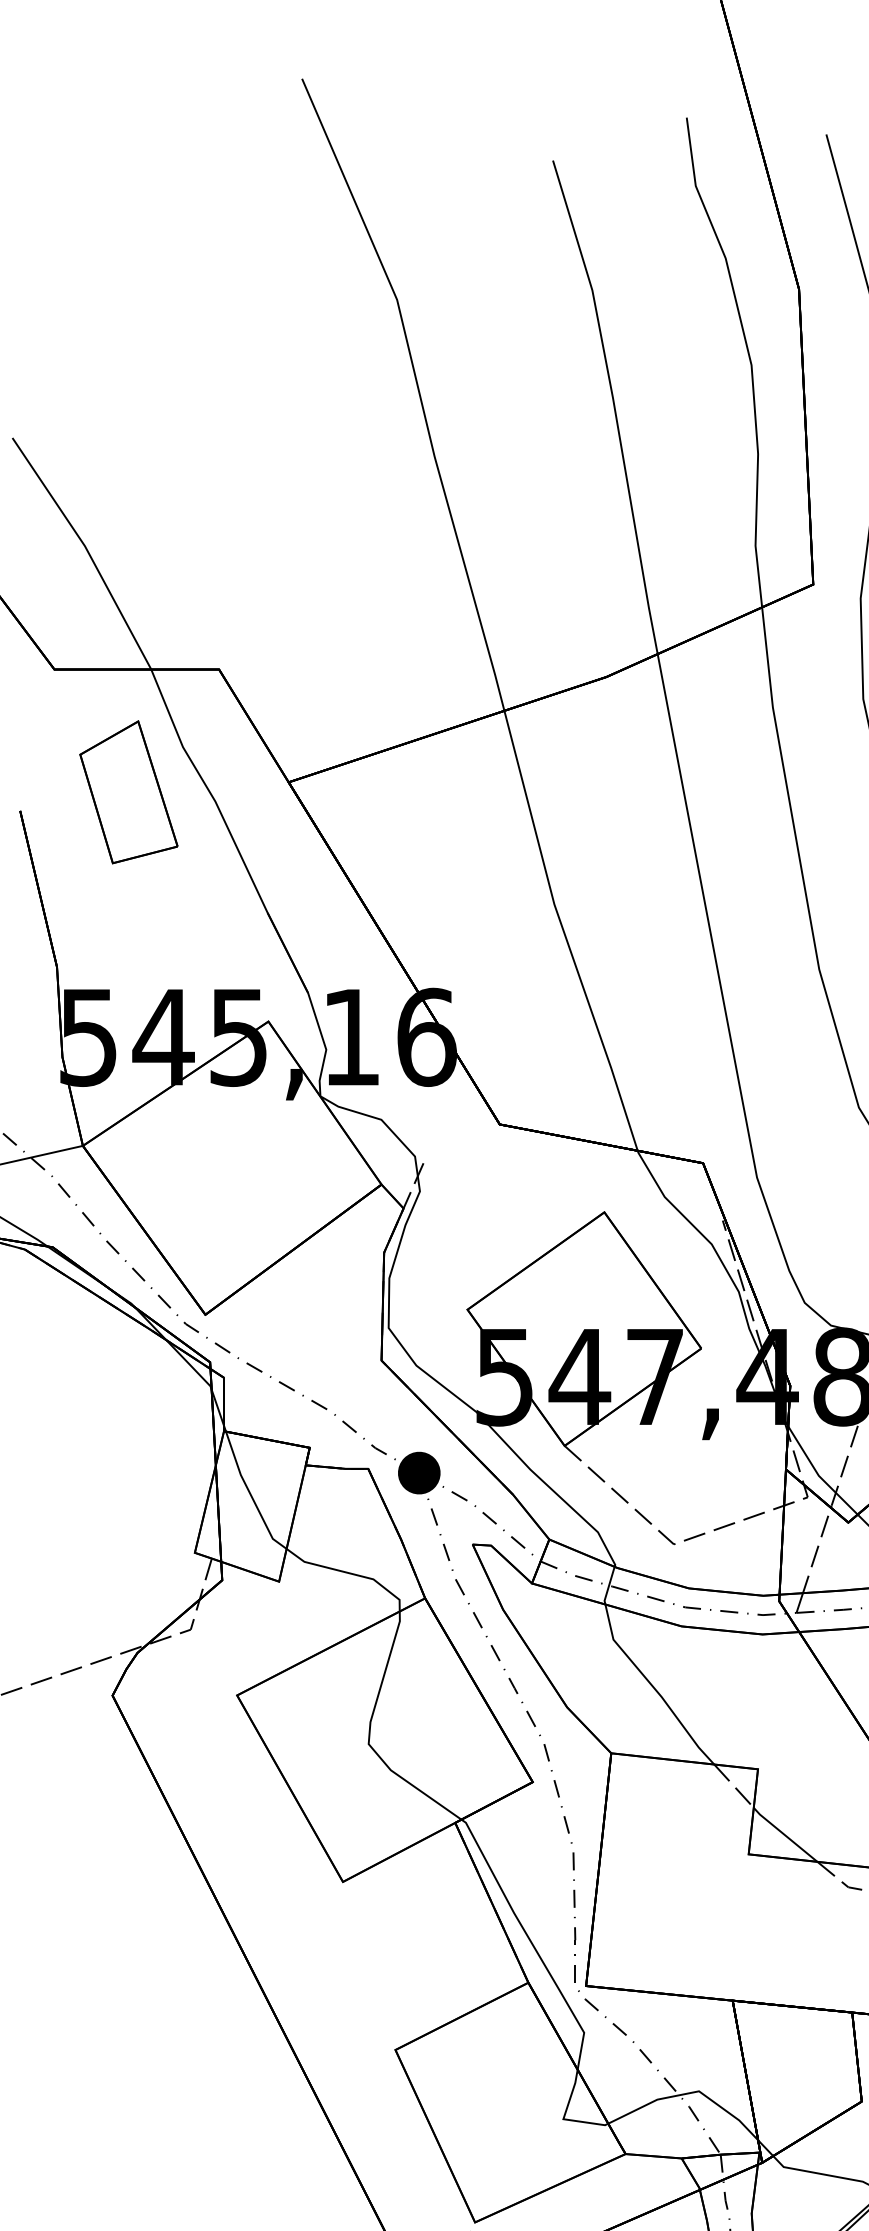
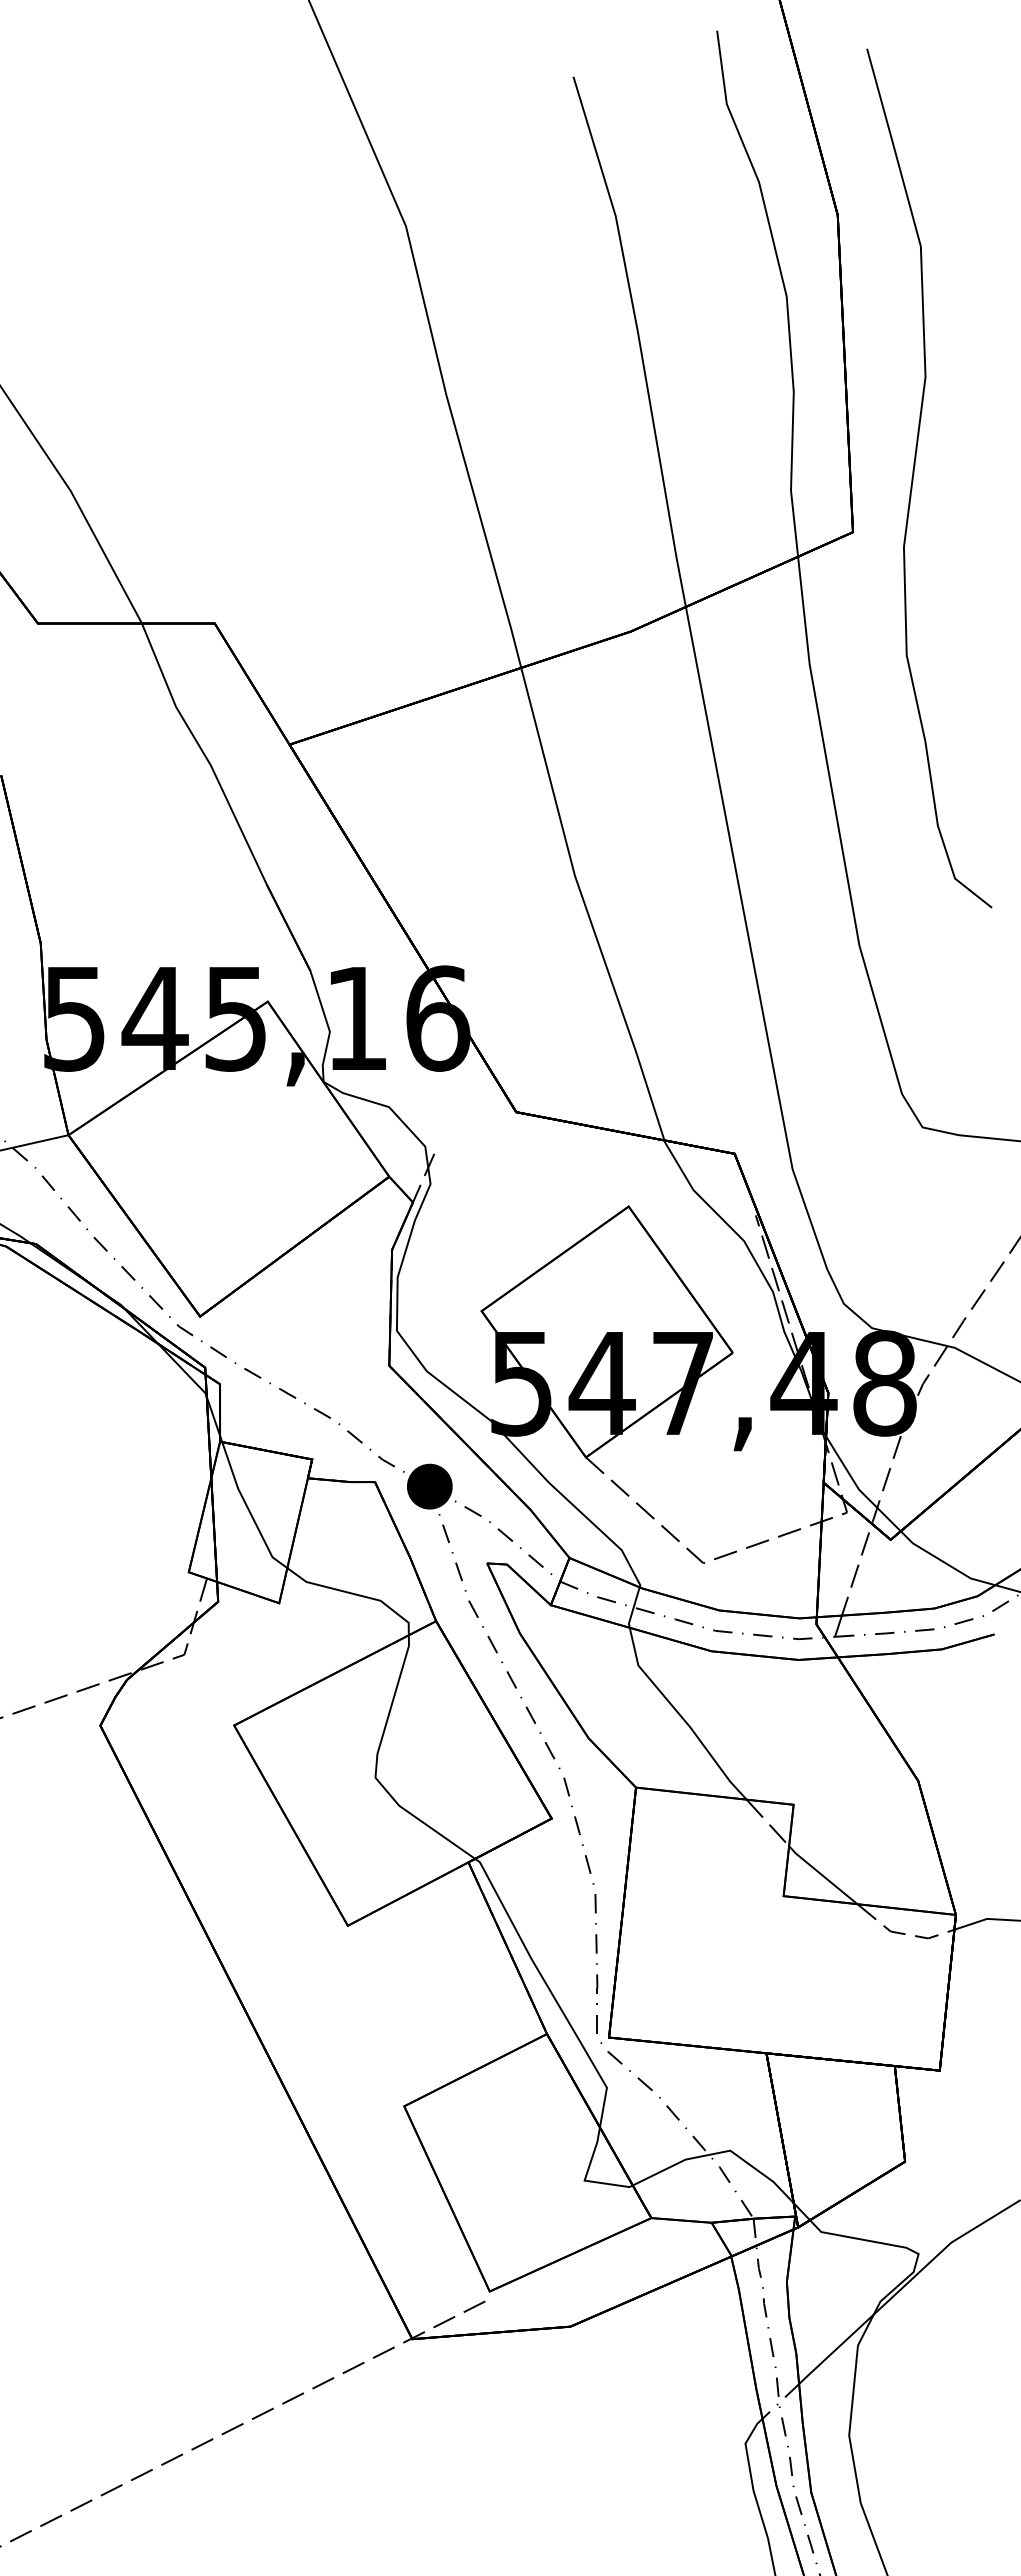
part: (128, 792) -> (117, 755), removed

